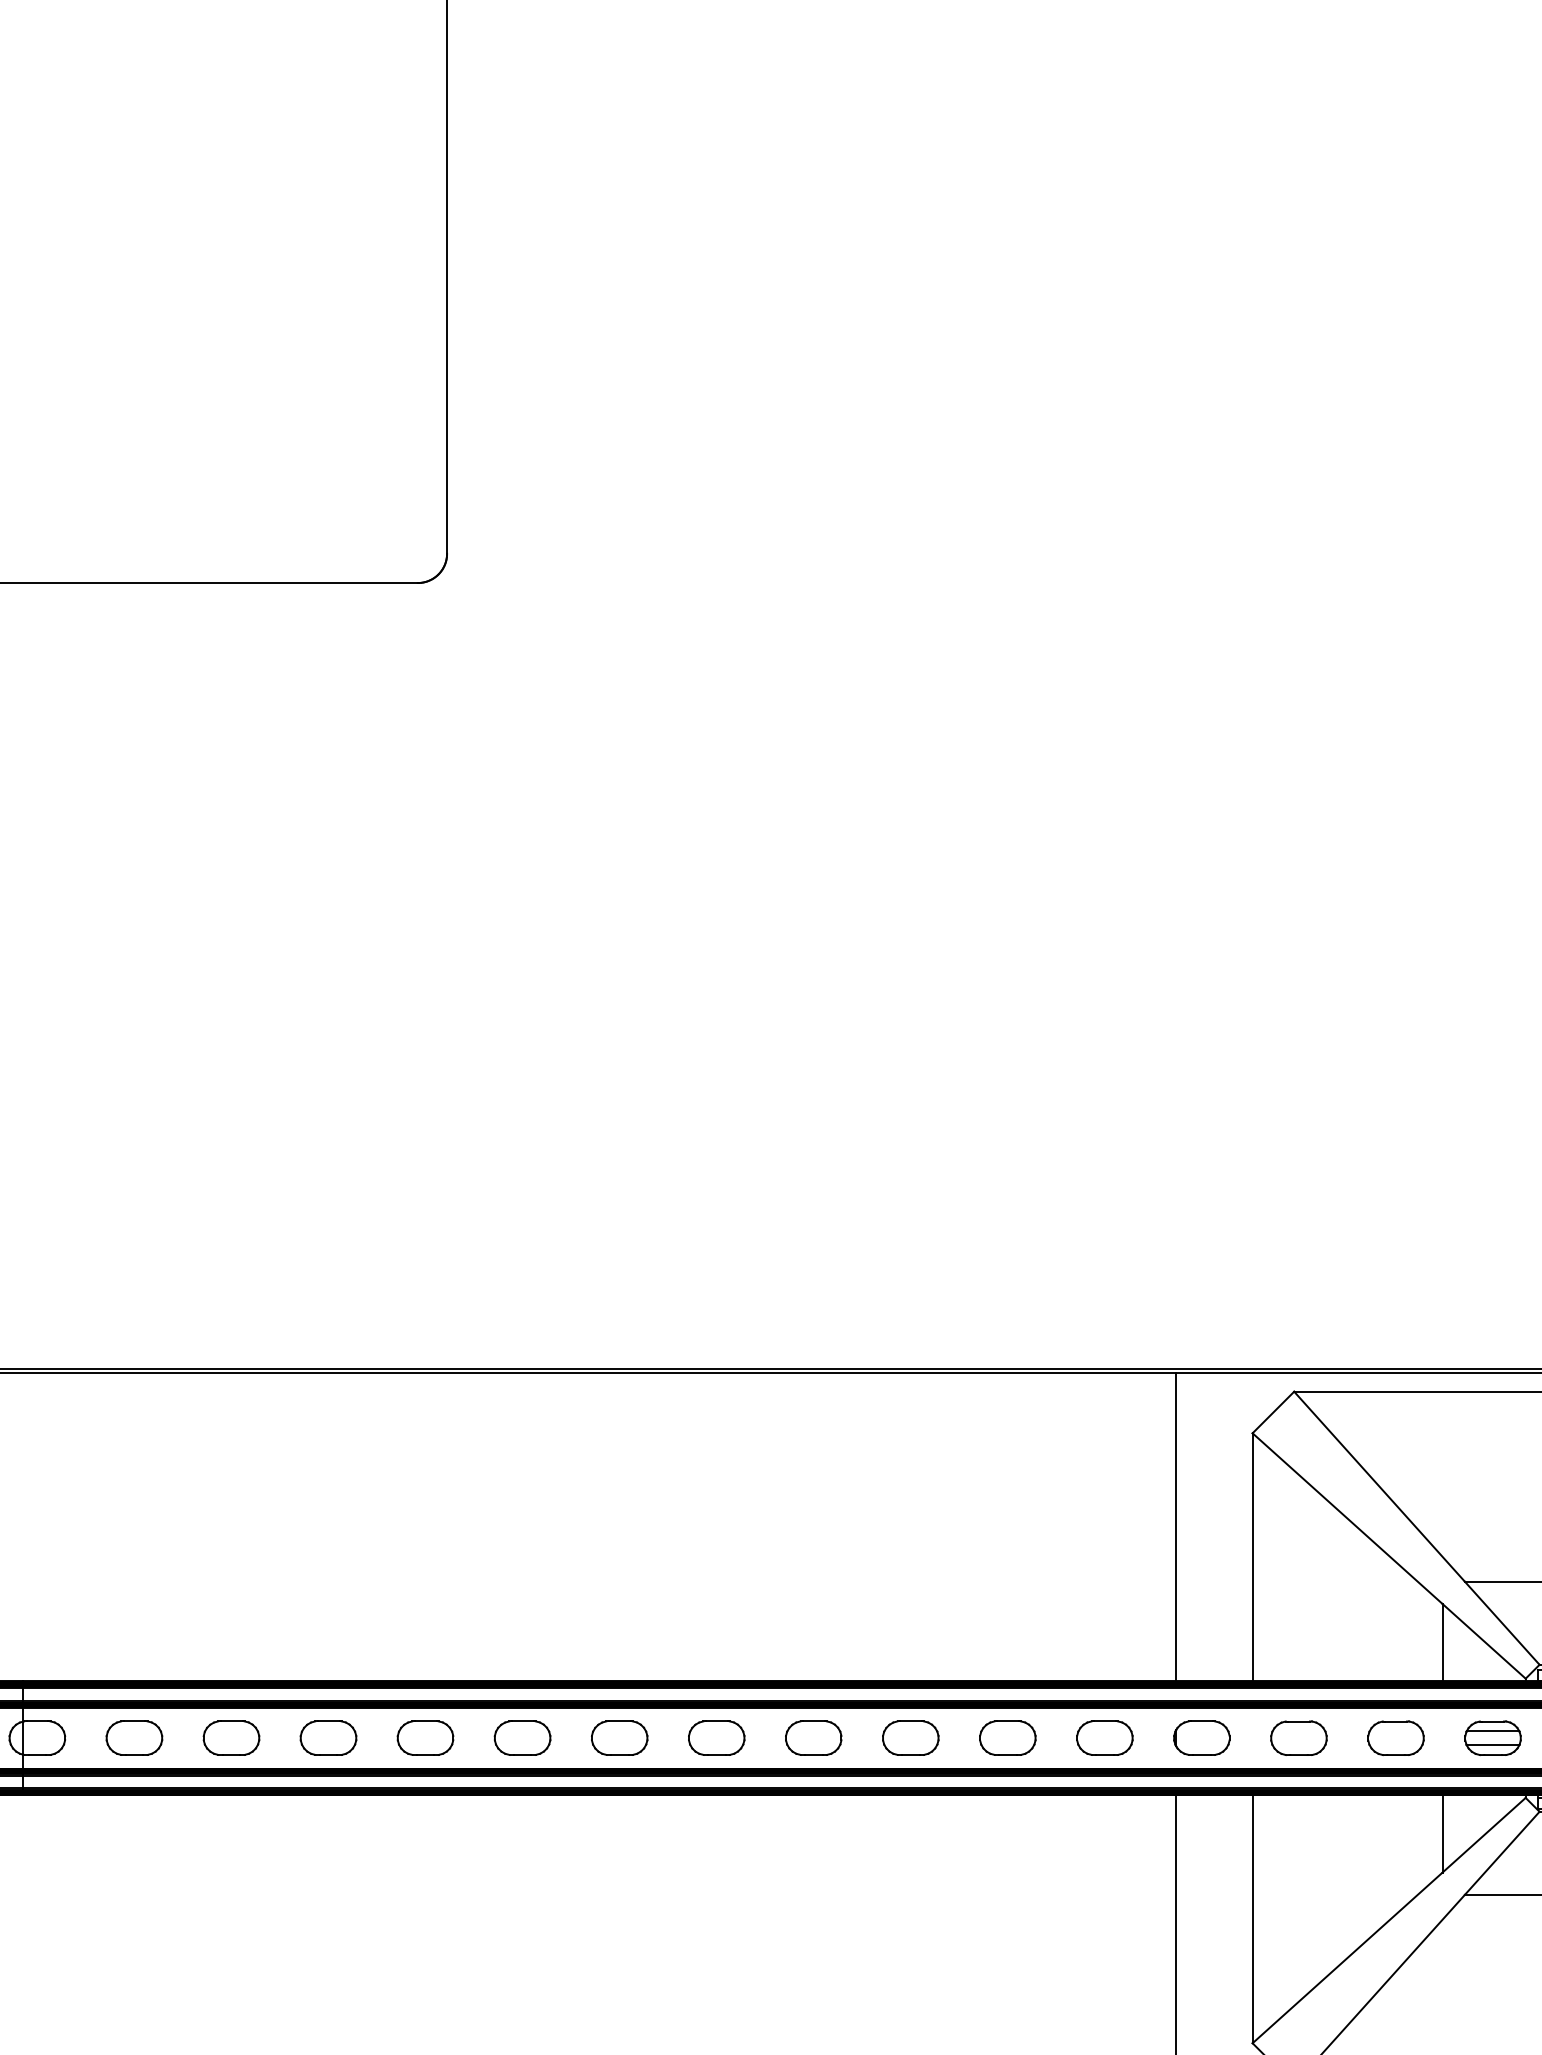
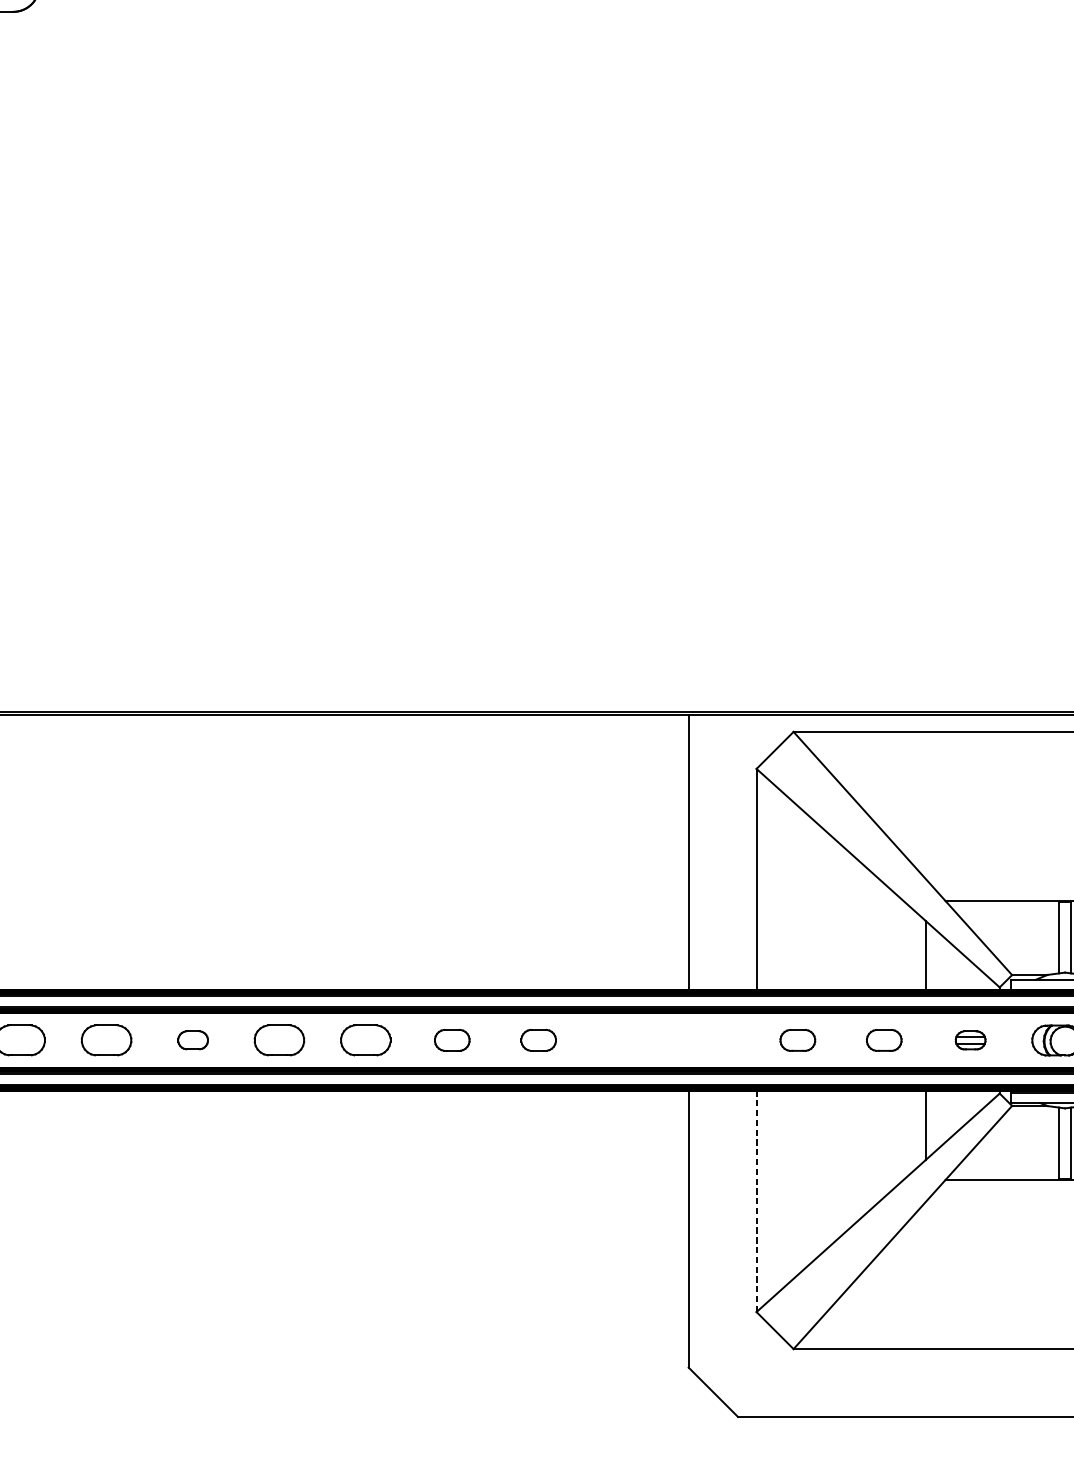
part: (619, 1737) -> (192, 1039), size x0.6
part: (910, 1737) -> (451, 1039), size x0.7
part: (1007, 1737) -> (538, 1039), size x0.7
part: (1104, 1737) -> (624, 1039), removed
part: (1201, 1737) -> (711, 1039), removed
part: (1298, 1737) -> (797, 1039), size x0.7
part: (1395, 1737) -> (883, 1039), size x0.7
part: (1492, 1737) -> (970, 1039), size x0.6
line: (1252, 1918) -> (756, 1200), solid -> dashed

